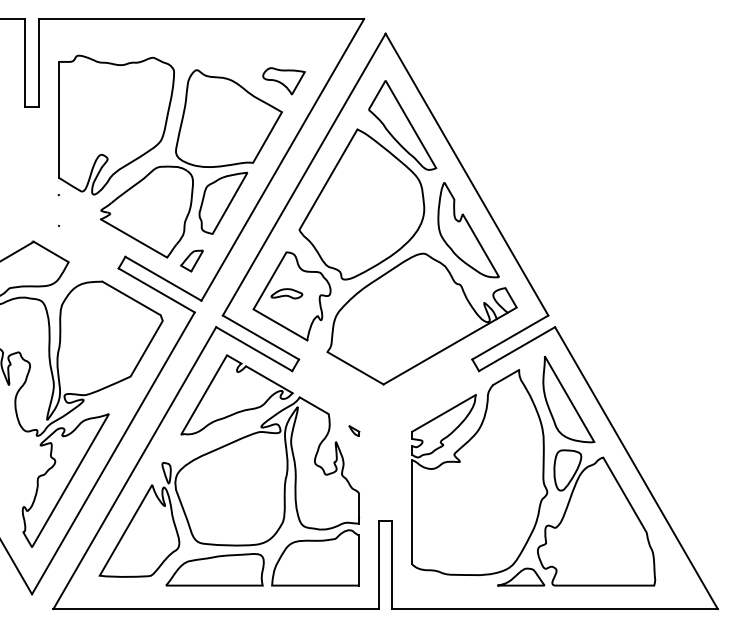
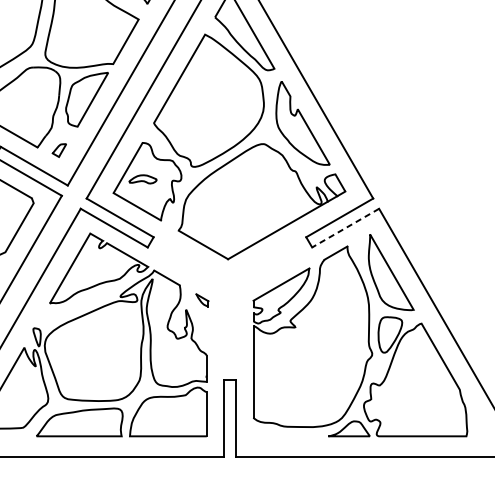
part: (191, 260) -> (59, 150), size x0.7
line: (517, 349) -> (346, 228), solid -> dashed
part: (354, 430) -> (202, 299), size x1.4

